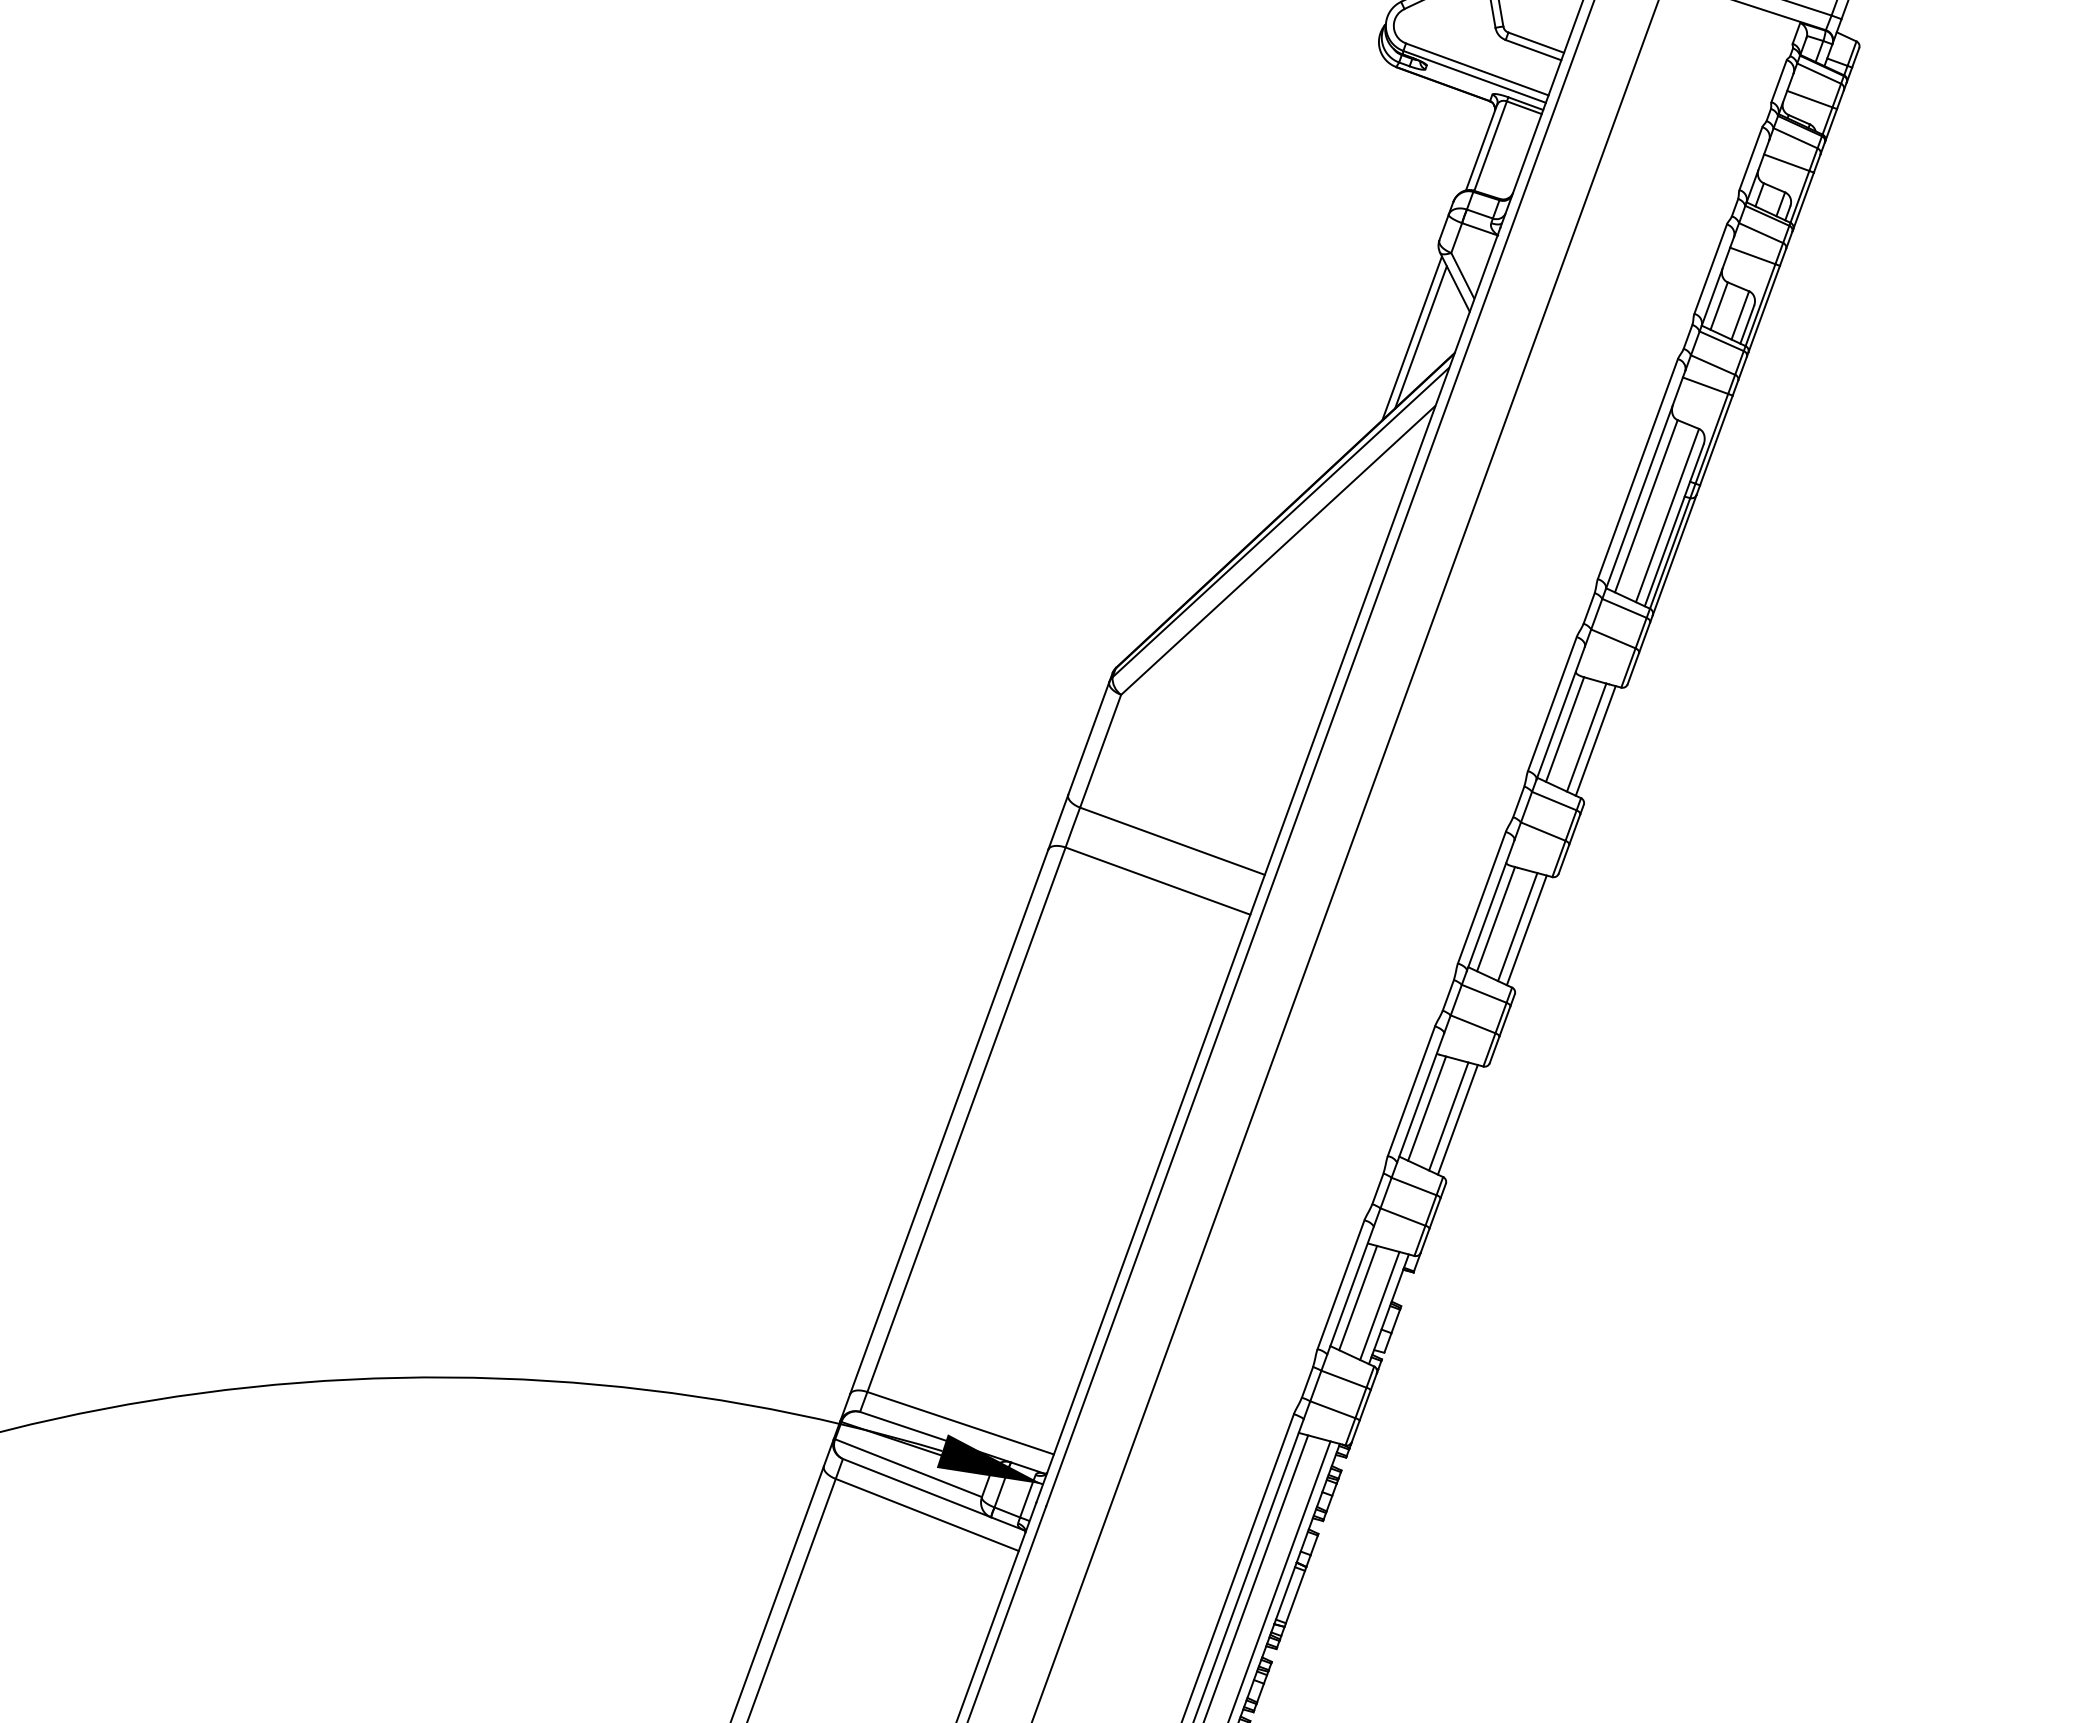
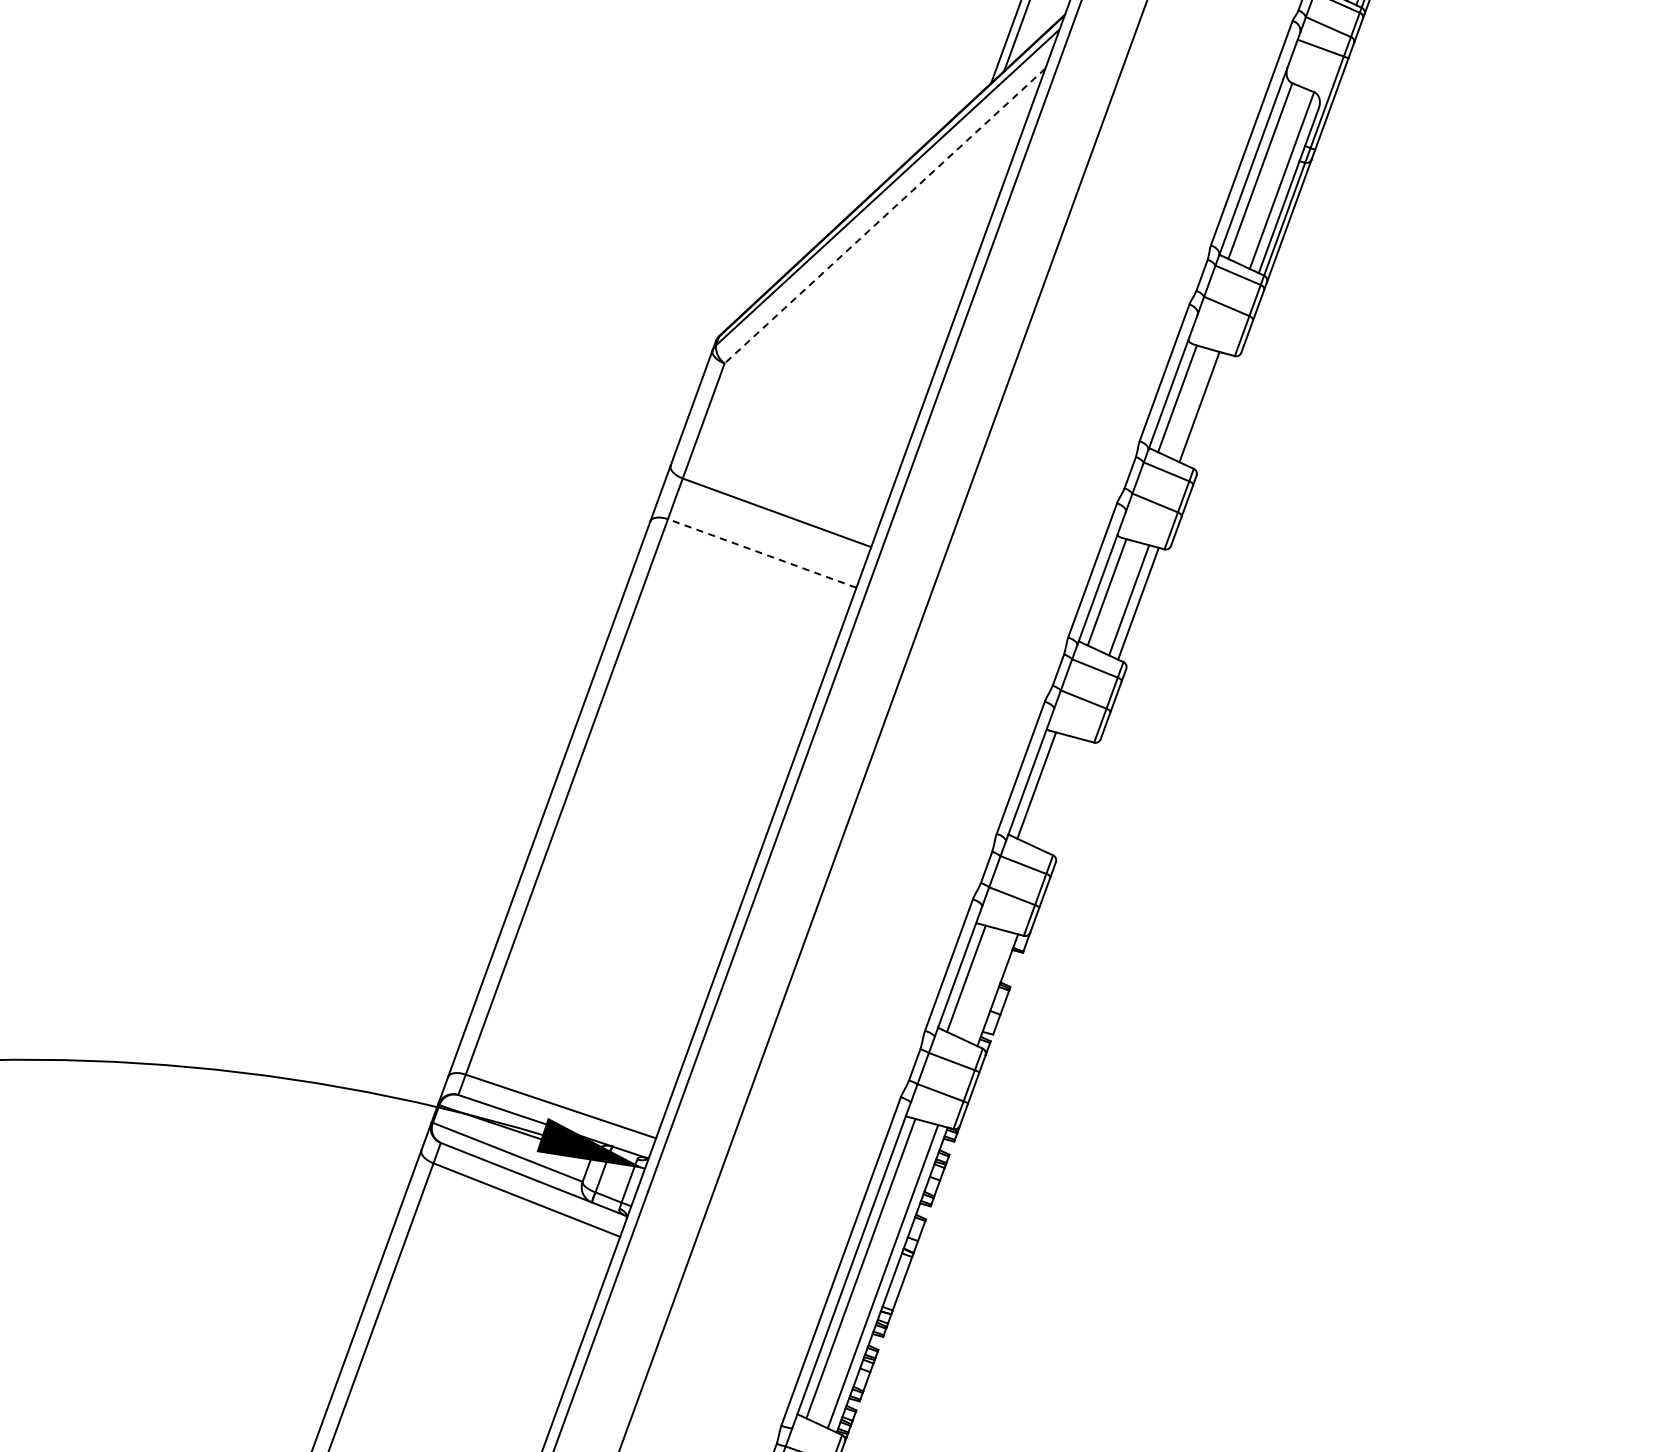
line: (1278, 550) -> (885, 216), solid -> dashed
line: (1595, 740) -> (1208, 410), removed
line: (1157, 880) -> (761, 552), solid -> dashed
line: (1448, 1116) -> (1058, 793), removed
line: (1457, 1119) -> (1067, 796), removed
line: (1379, 1305) -> (988, 986), removed

